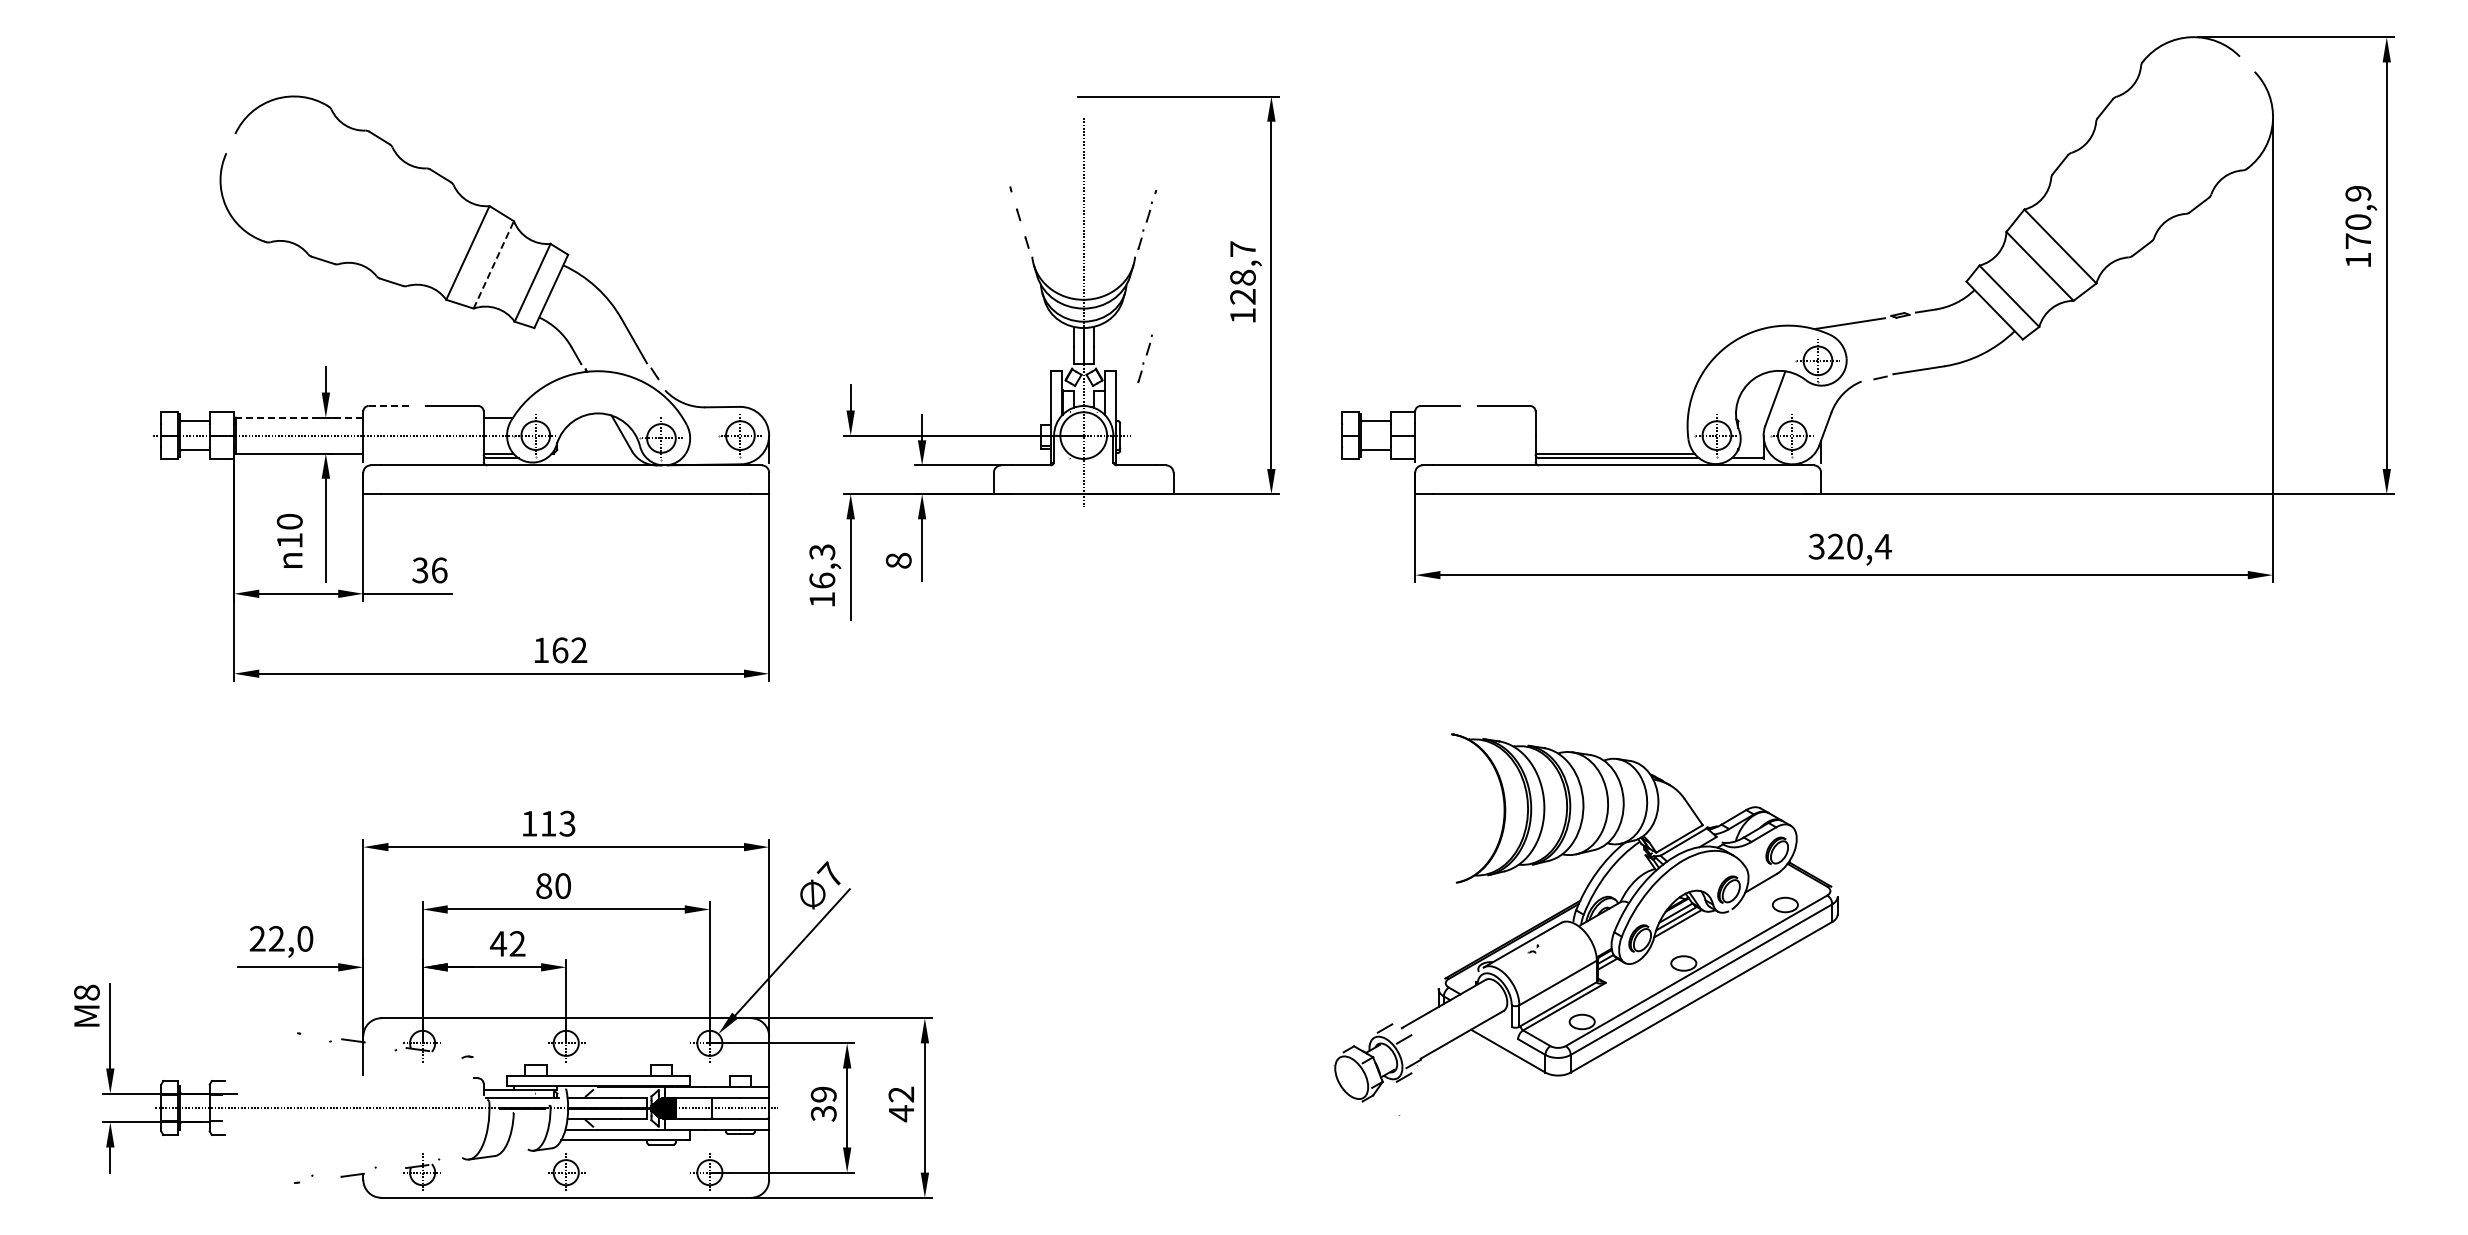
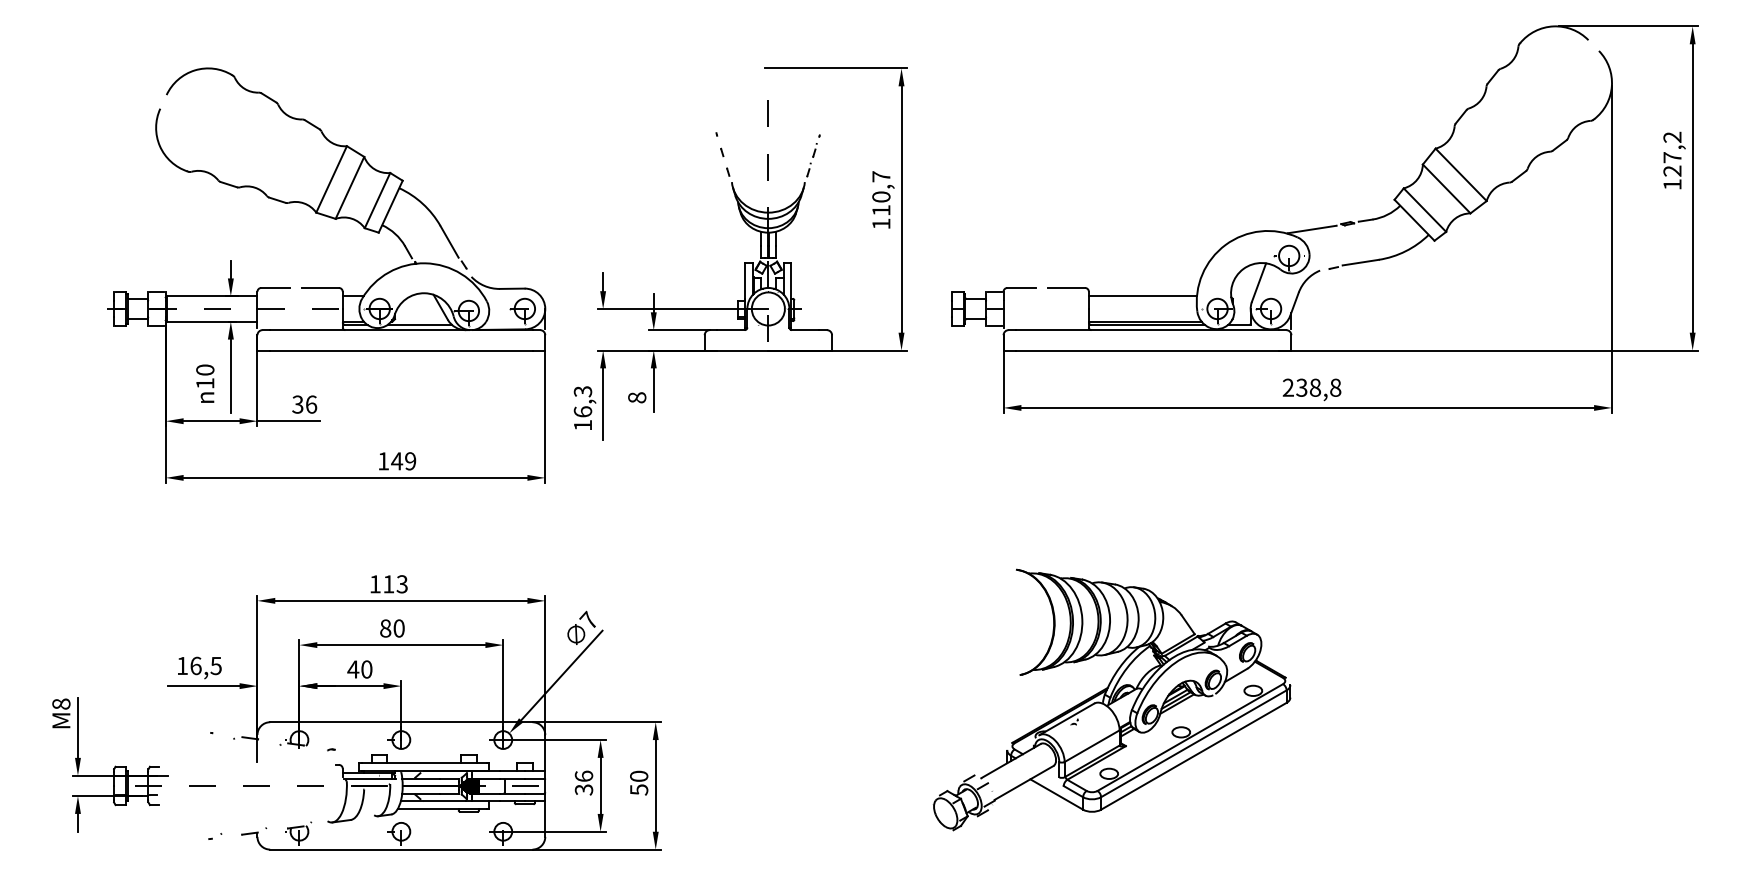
text: (2358, 217) -> (1672, 154), 170,9 -> 127,2
line: (494, 264) -> (350, 187), dashed -> solid
text: (1242, 286) -> (881, 203), 128,7 -> 110,7
part: (1144, 358) -> (811, 254), removed
line: (388, 405) -> (275, 287), dashed -> solid
line: (299, 417) -> (212, 296), dashed -> solid
line: (1611, 417) -> (1142, 296), added
line: (591, 458) -> (419, 325), added
text: (1849, 546) -> (1311, 387), 320,4 -> 238,8
text: (569, 650) -> (403, 461), 162 -> 149
part: (1585, 917) -> (1111, 699), moved
text: (281, 938) -> (199, 665), 22,0 -> 16,5
text: (517, 943) -> (366, 669), 42 -> 40
text: (823, 1094) -> (583, 776), 39 -> 36
text: (901, 1104) -> (639, 783), 42 -> 50

